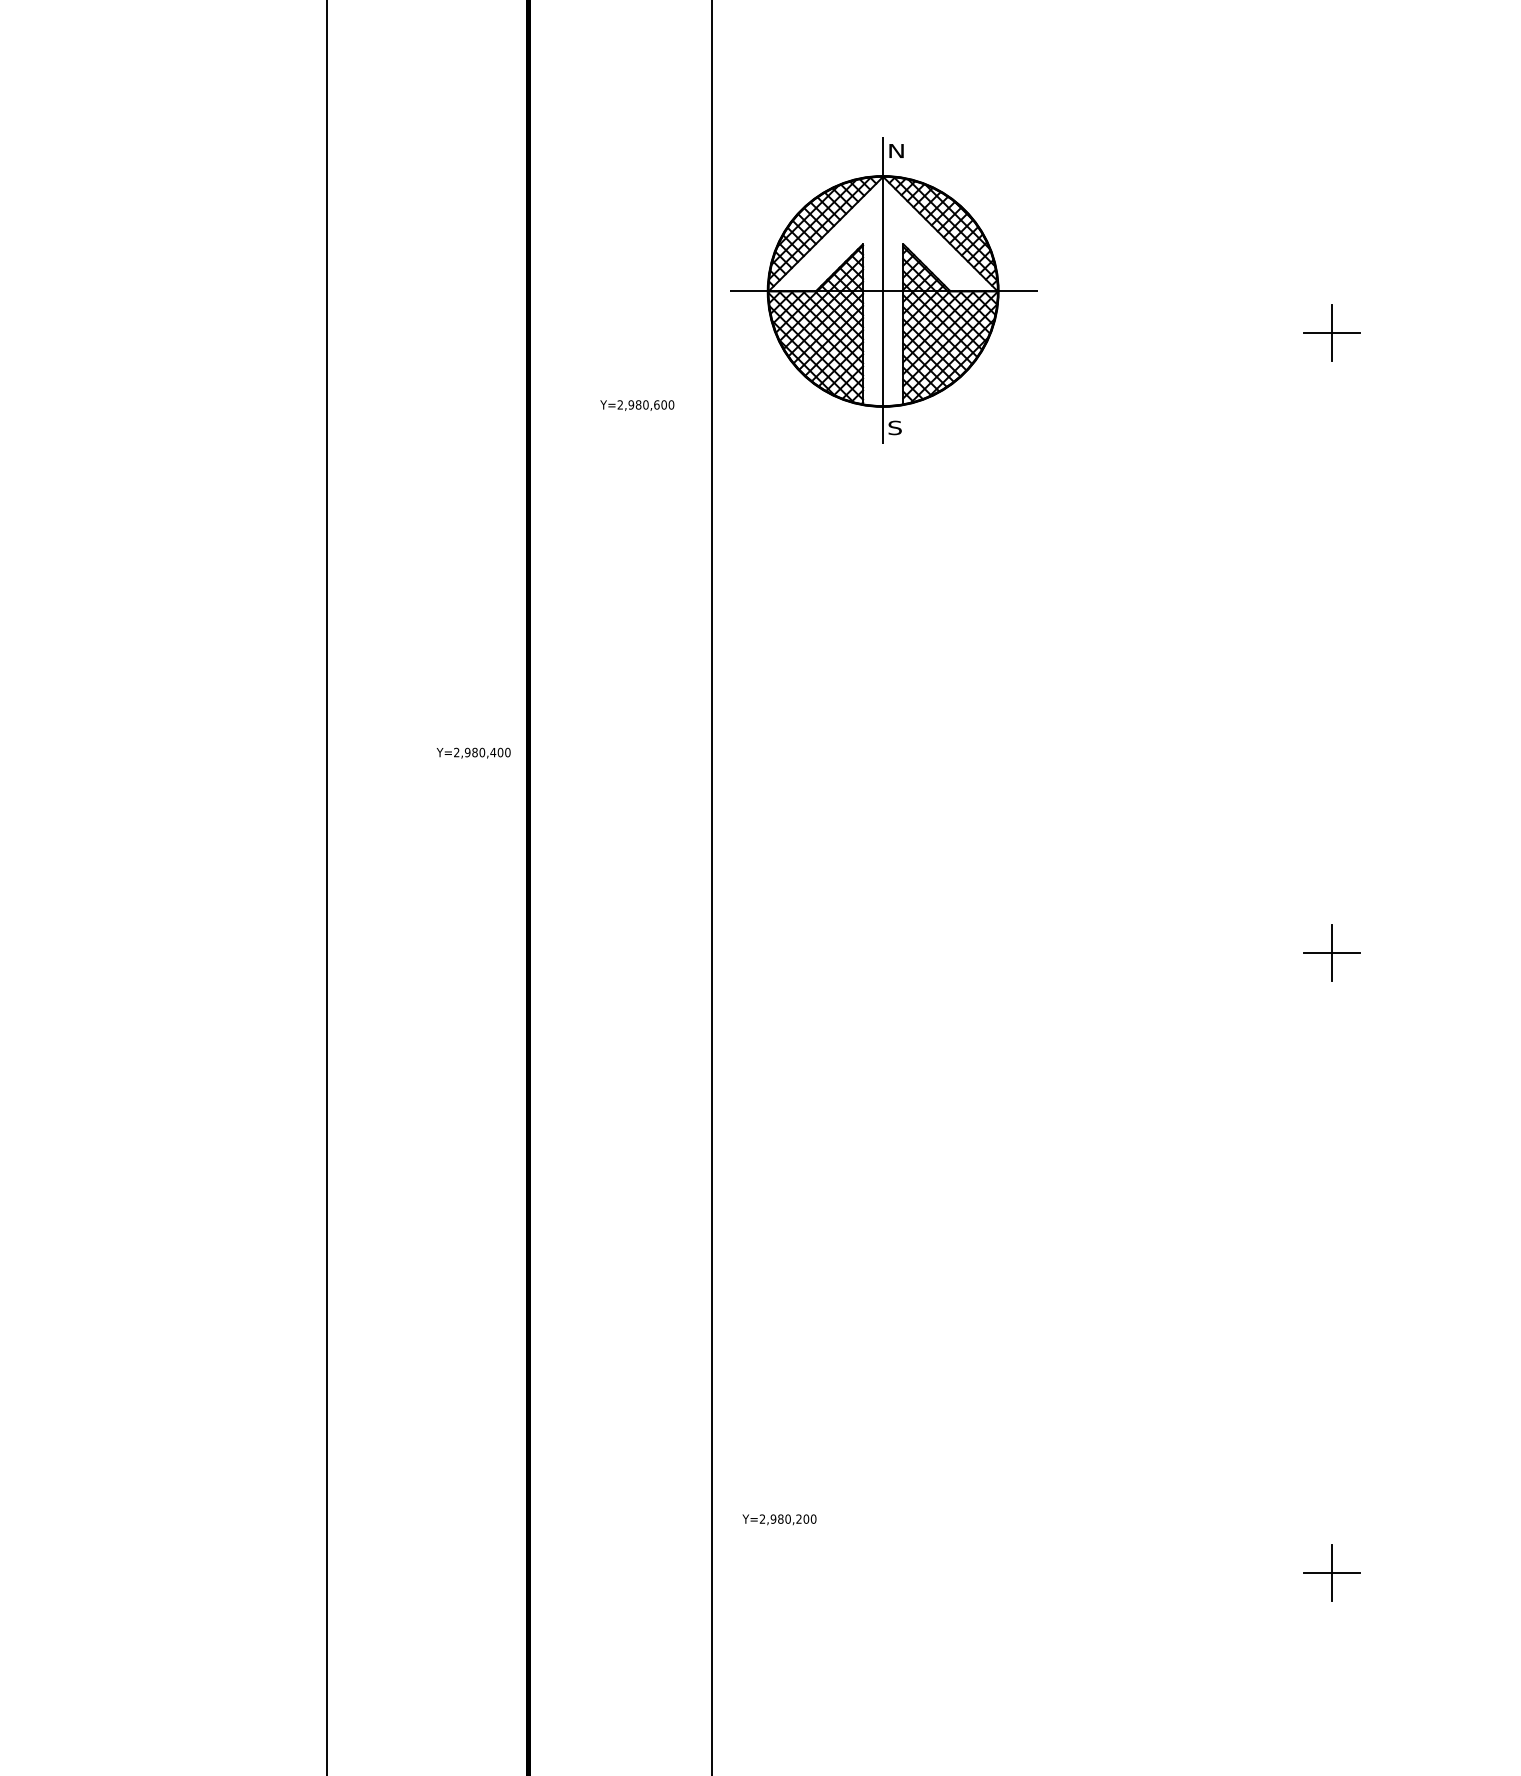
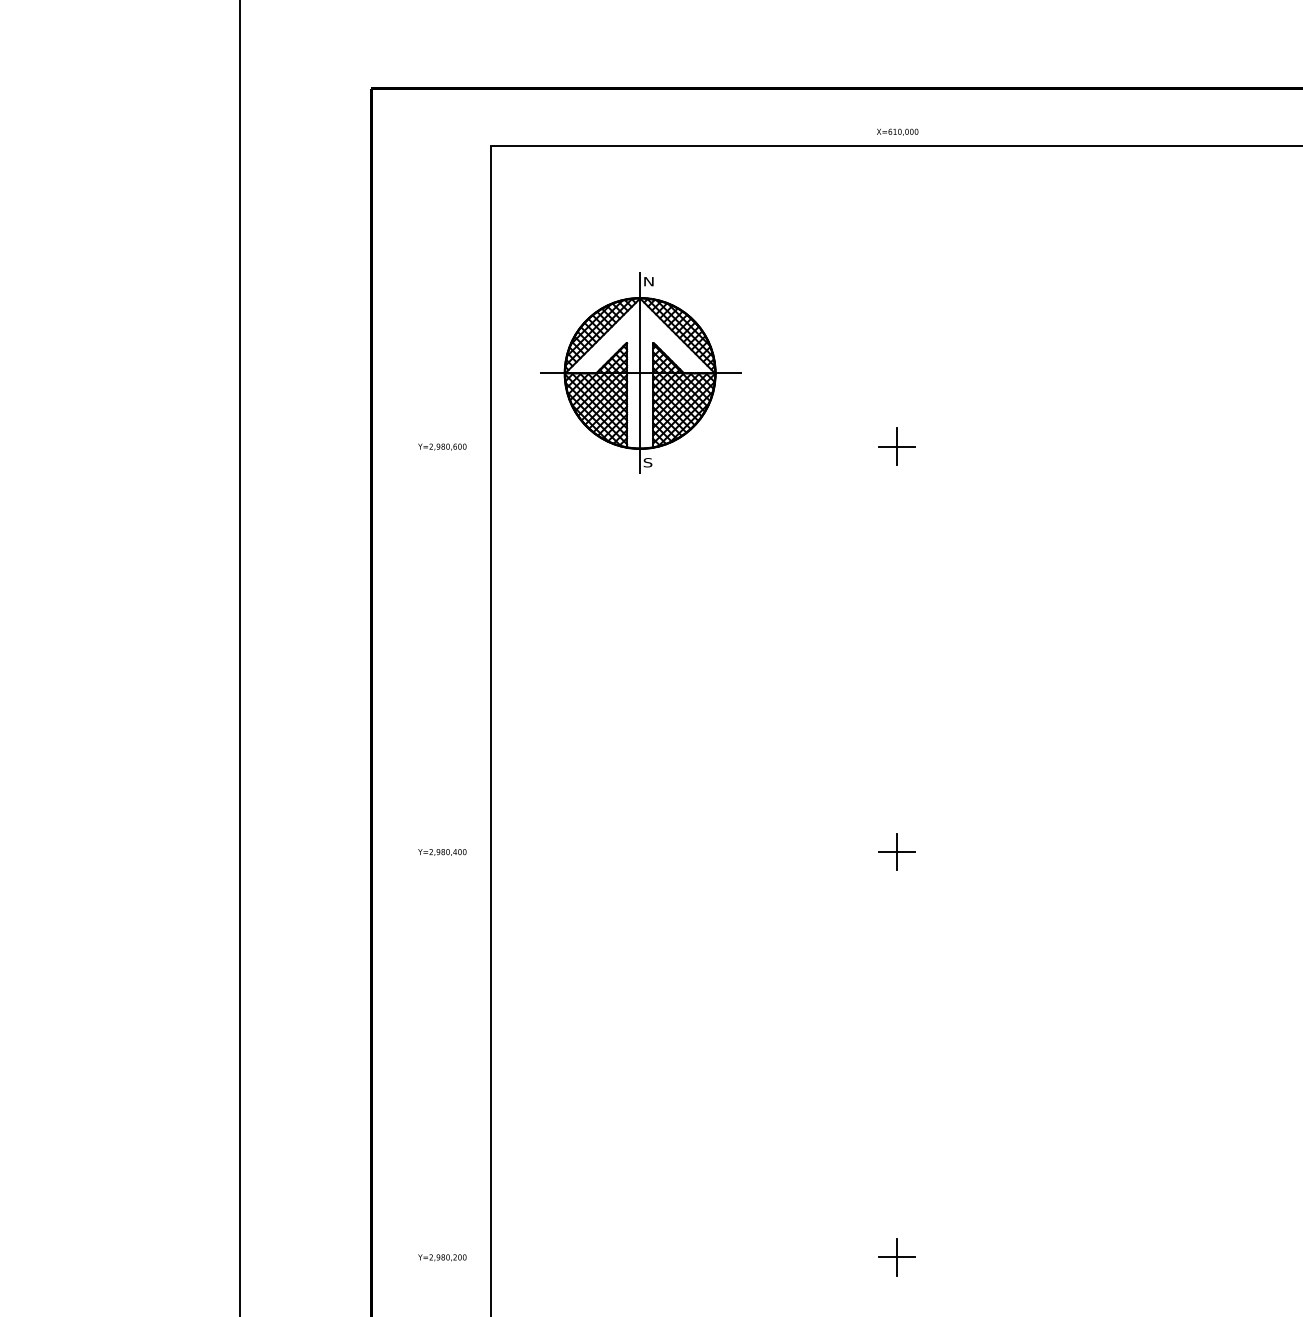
part: (883, 289) -> (640, 372), moved
text: (637, 404) -> (442, 446), moved
text: (473, 753) -> (442, 852), moved
text: (779, 1519) -> (442, 1257), moved

